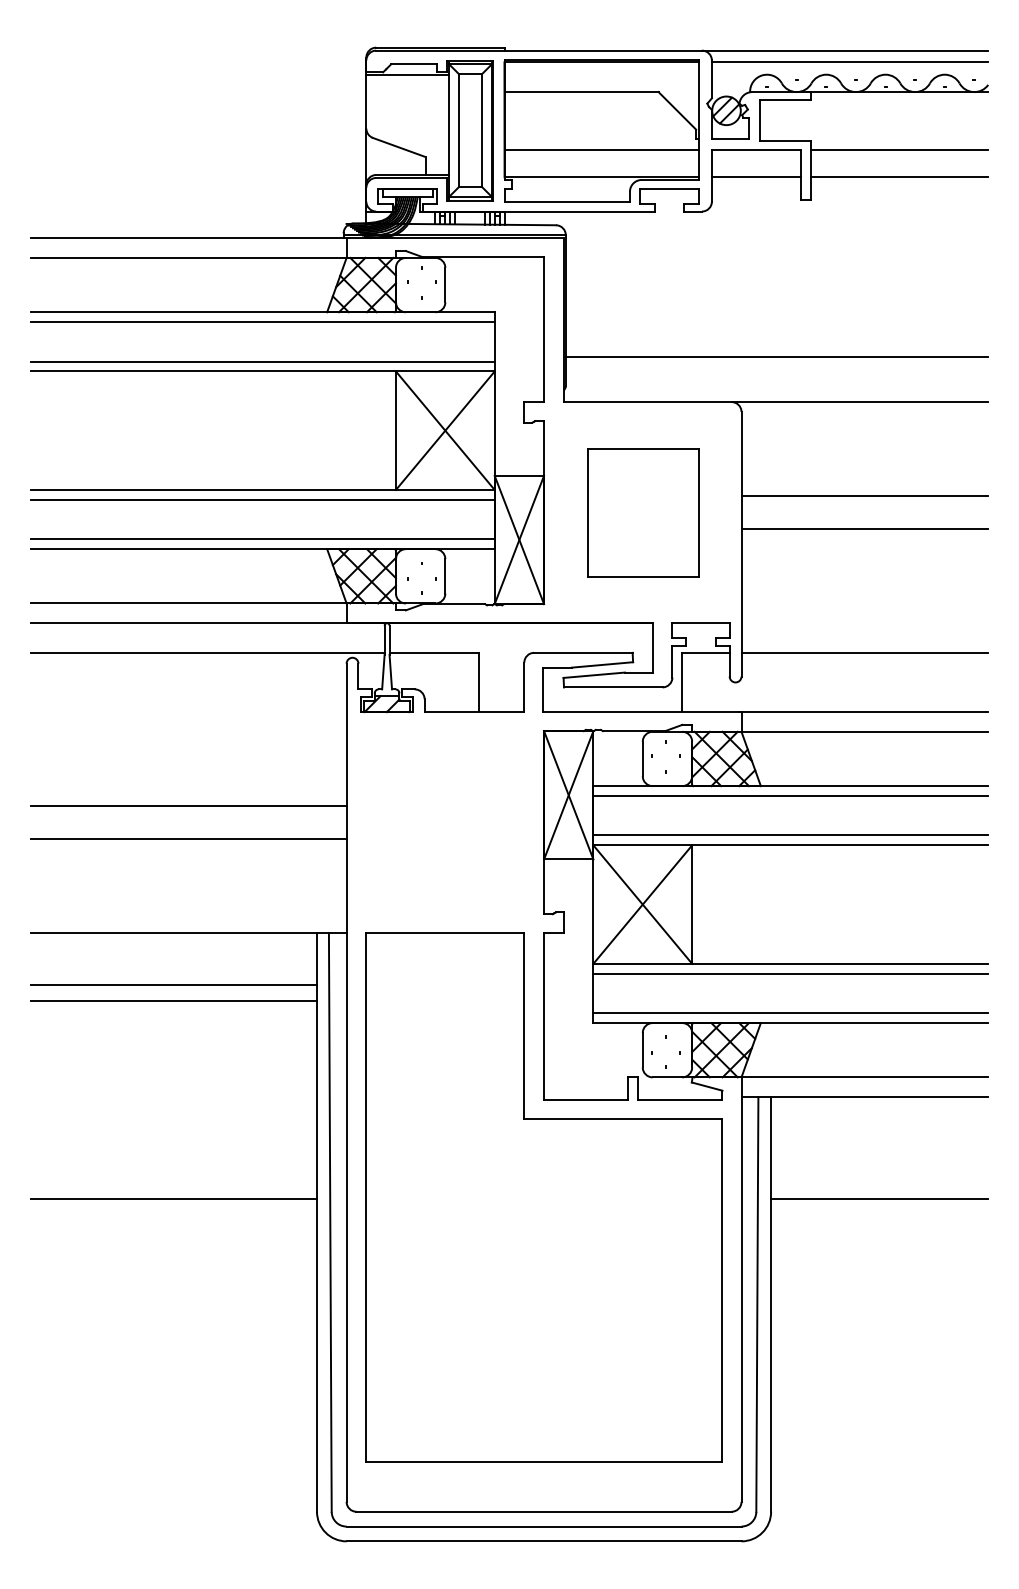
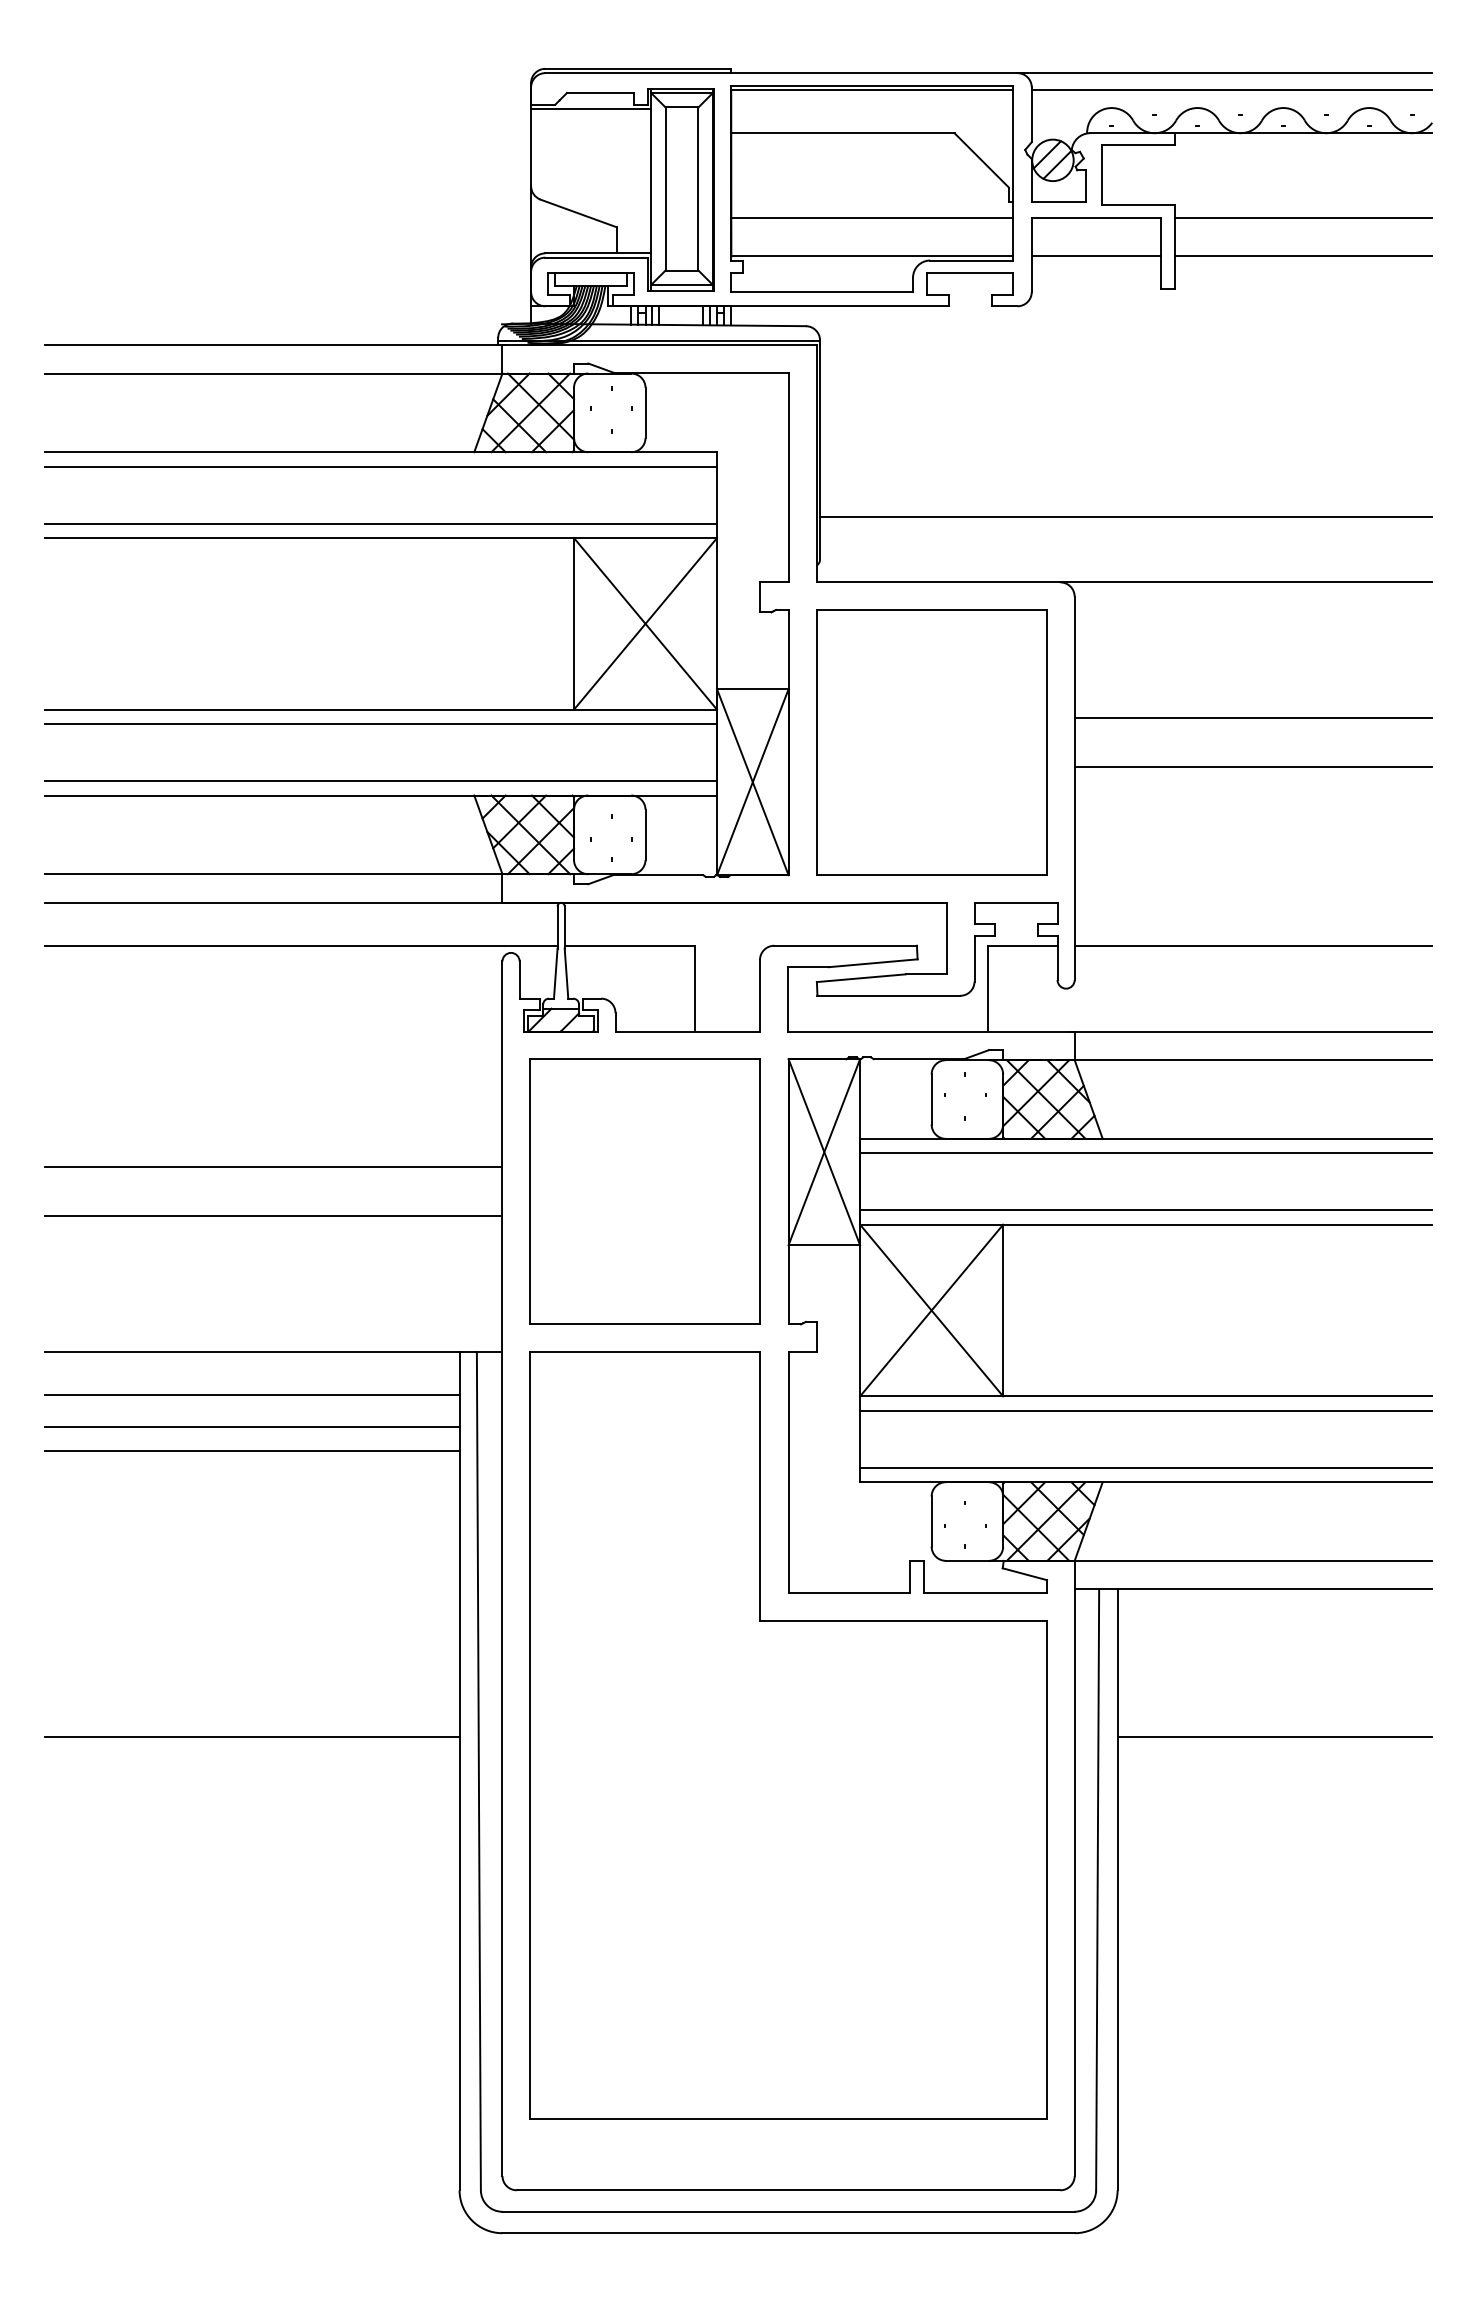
part: (642, 512) -> (931, 742), size x1.43
part: (444, 822) -> (644, 1191), added
line: (173, 962) -> (251, 1394), added

